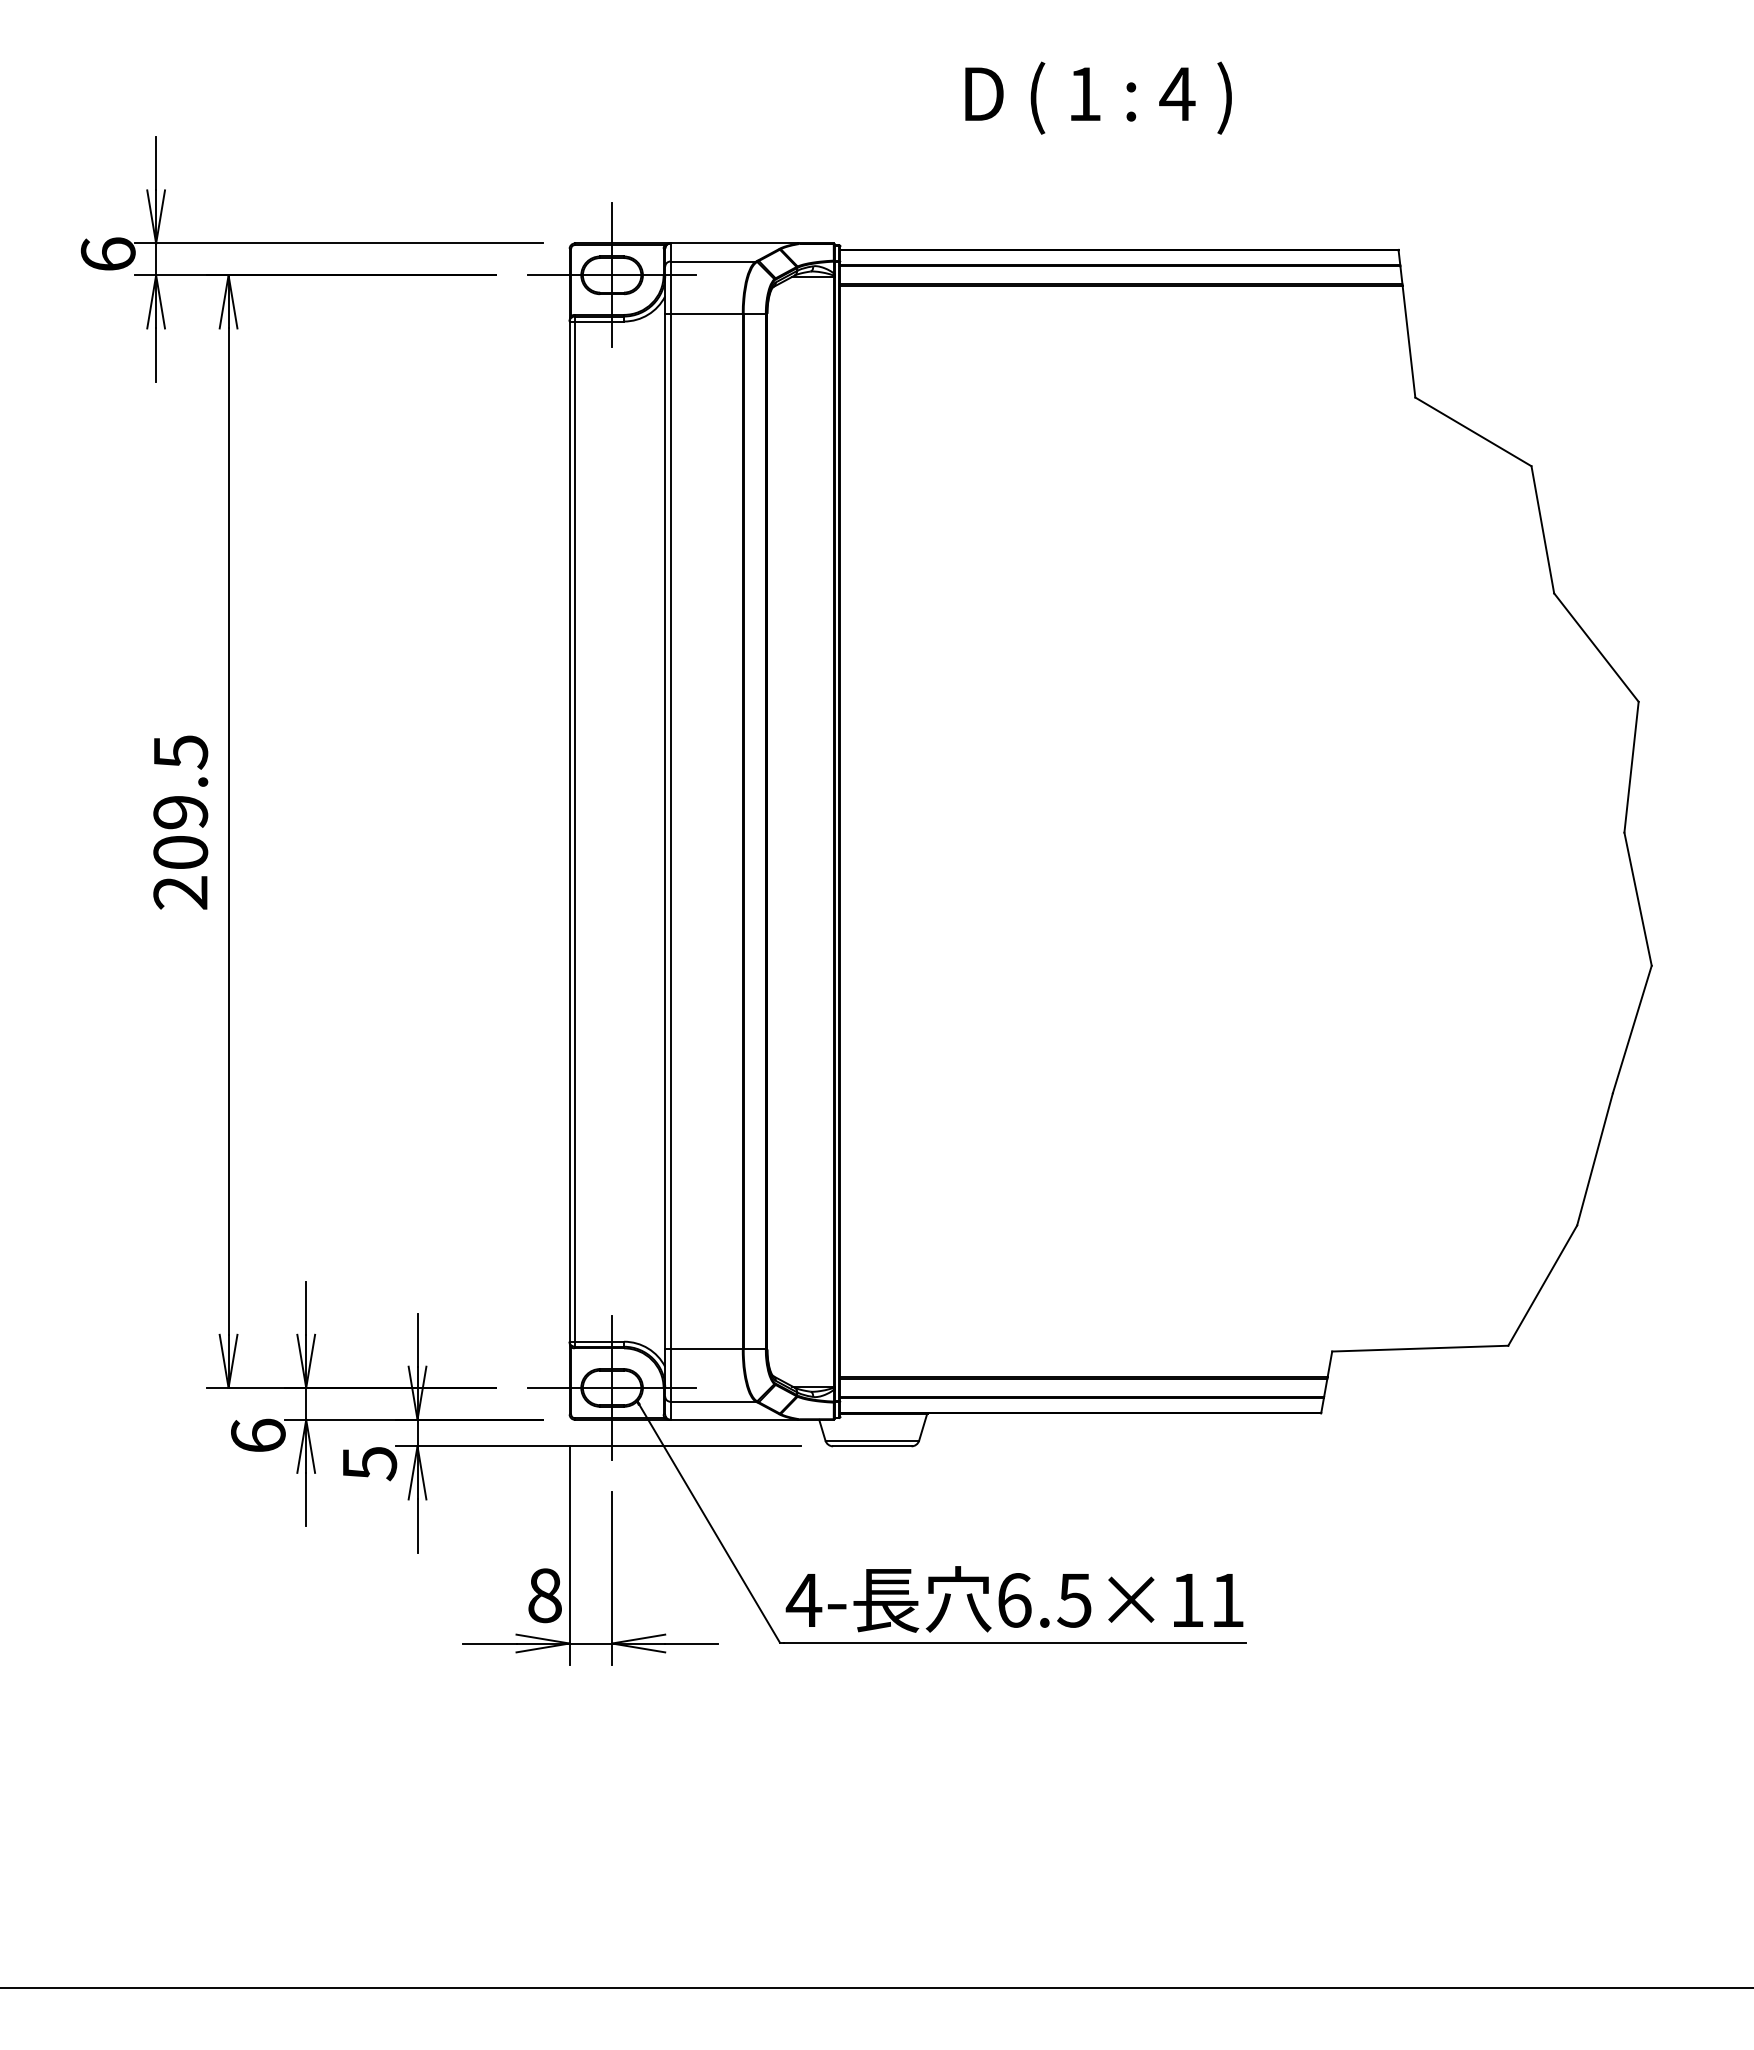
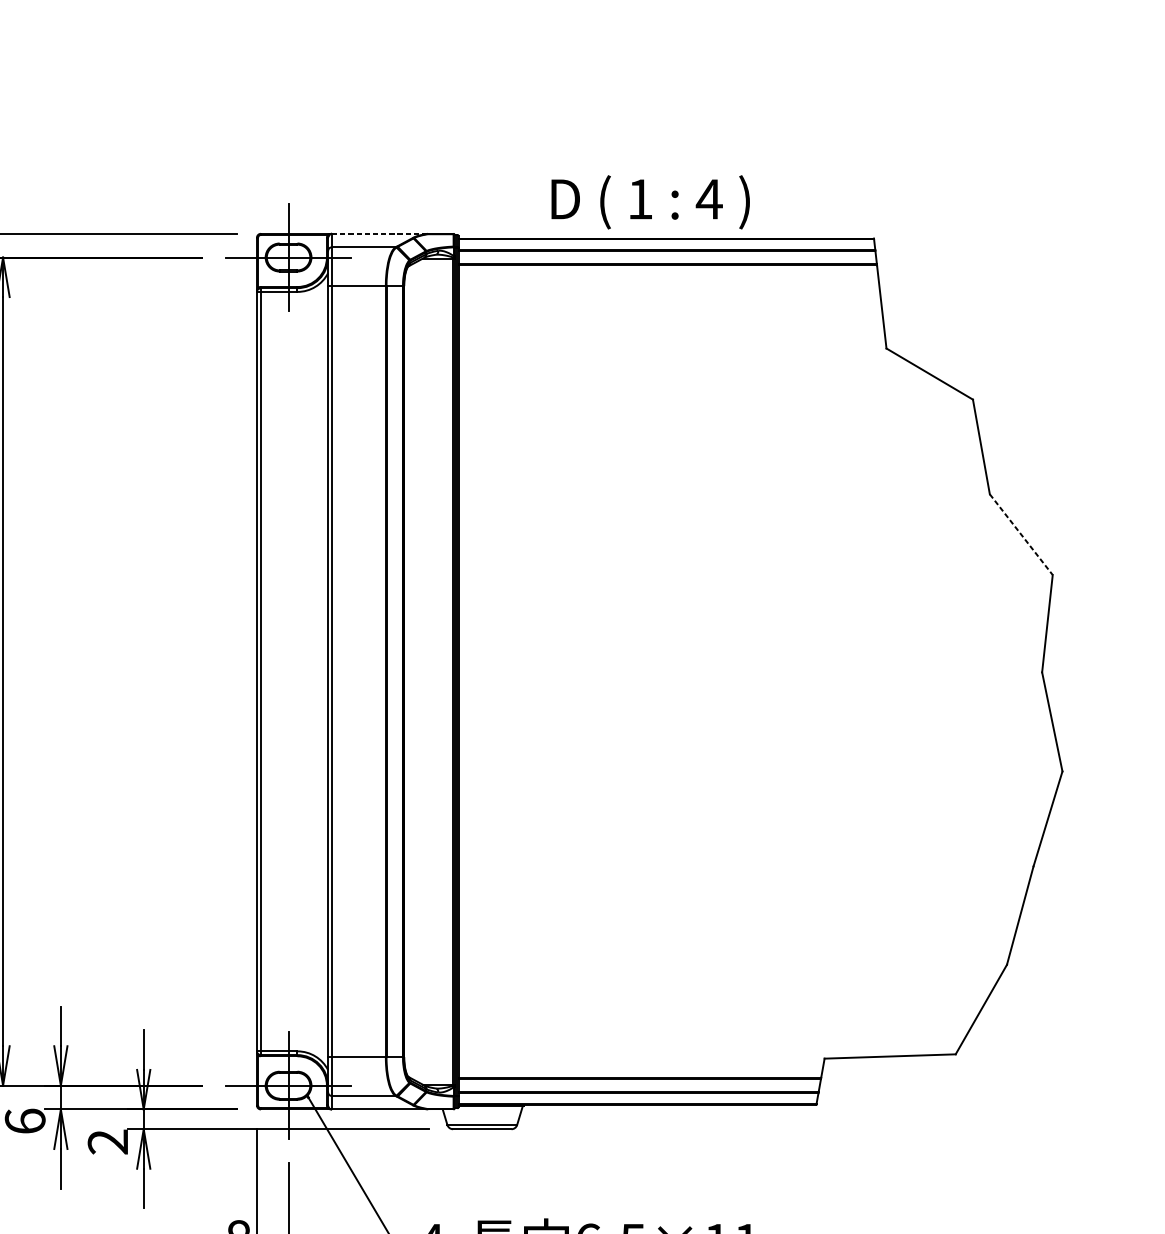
text: (1098, 97) -> (650, 201), moved
line: (734, 243) -> (379, 233), solid -> dashed
line: (1596, 647) -> (1021, 534), solid -> dashed
text: (369, 1464) -> (107, 1142), 5 -> 2

